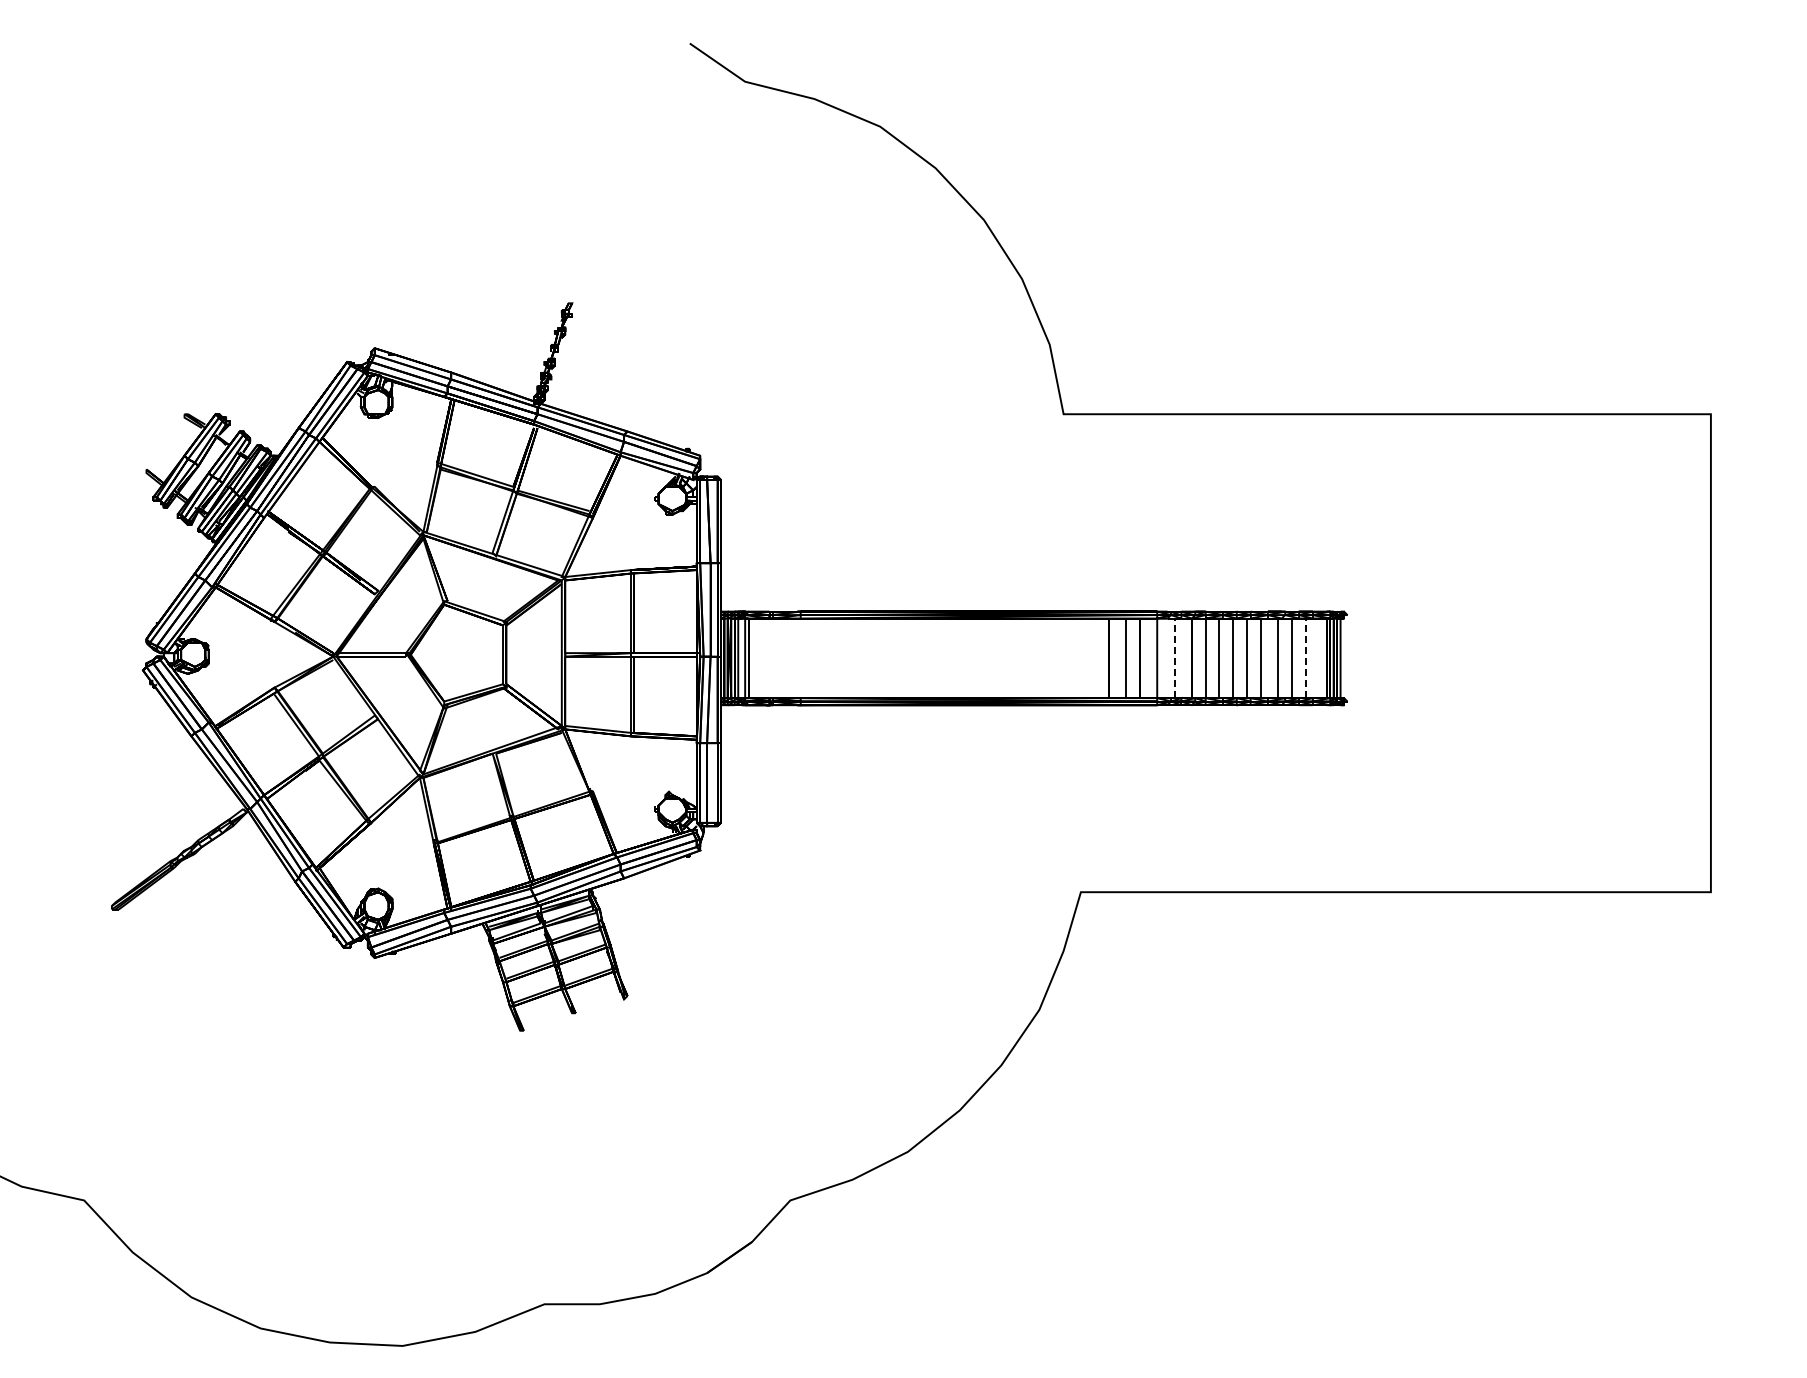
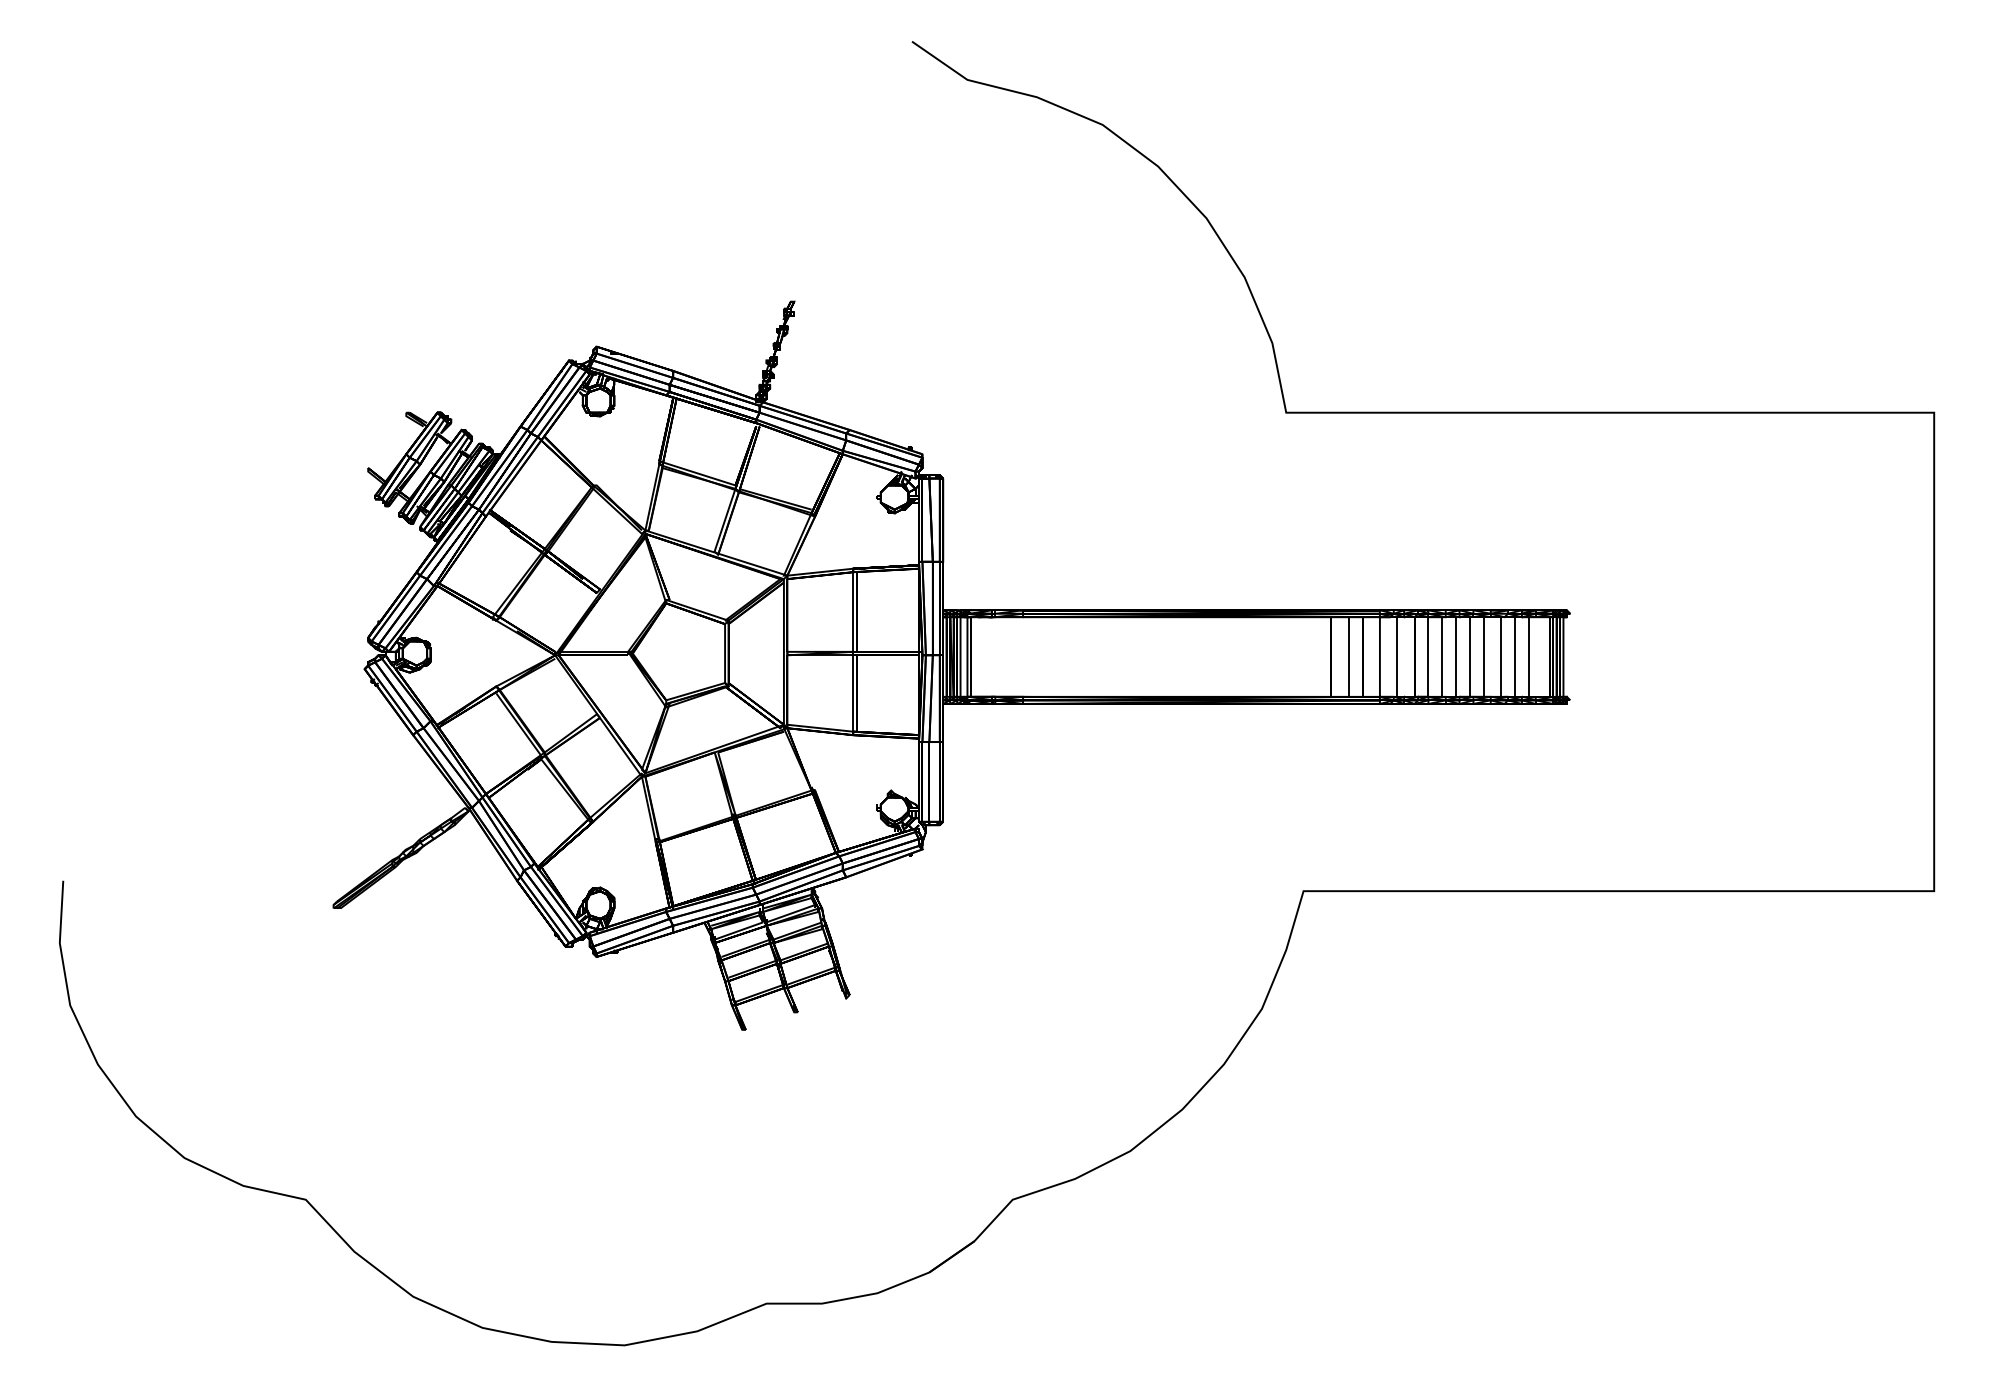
line: (1174, 658) -> (1397, 657), dashed -> solid
line: (1305, 658) -> (1528, 657), dashed -> solid

